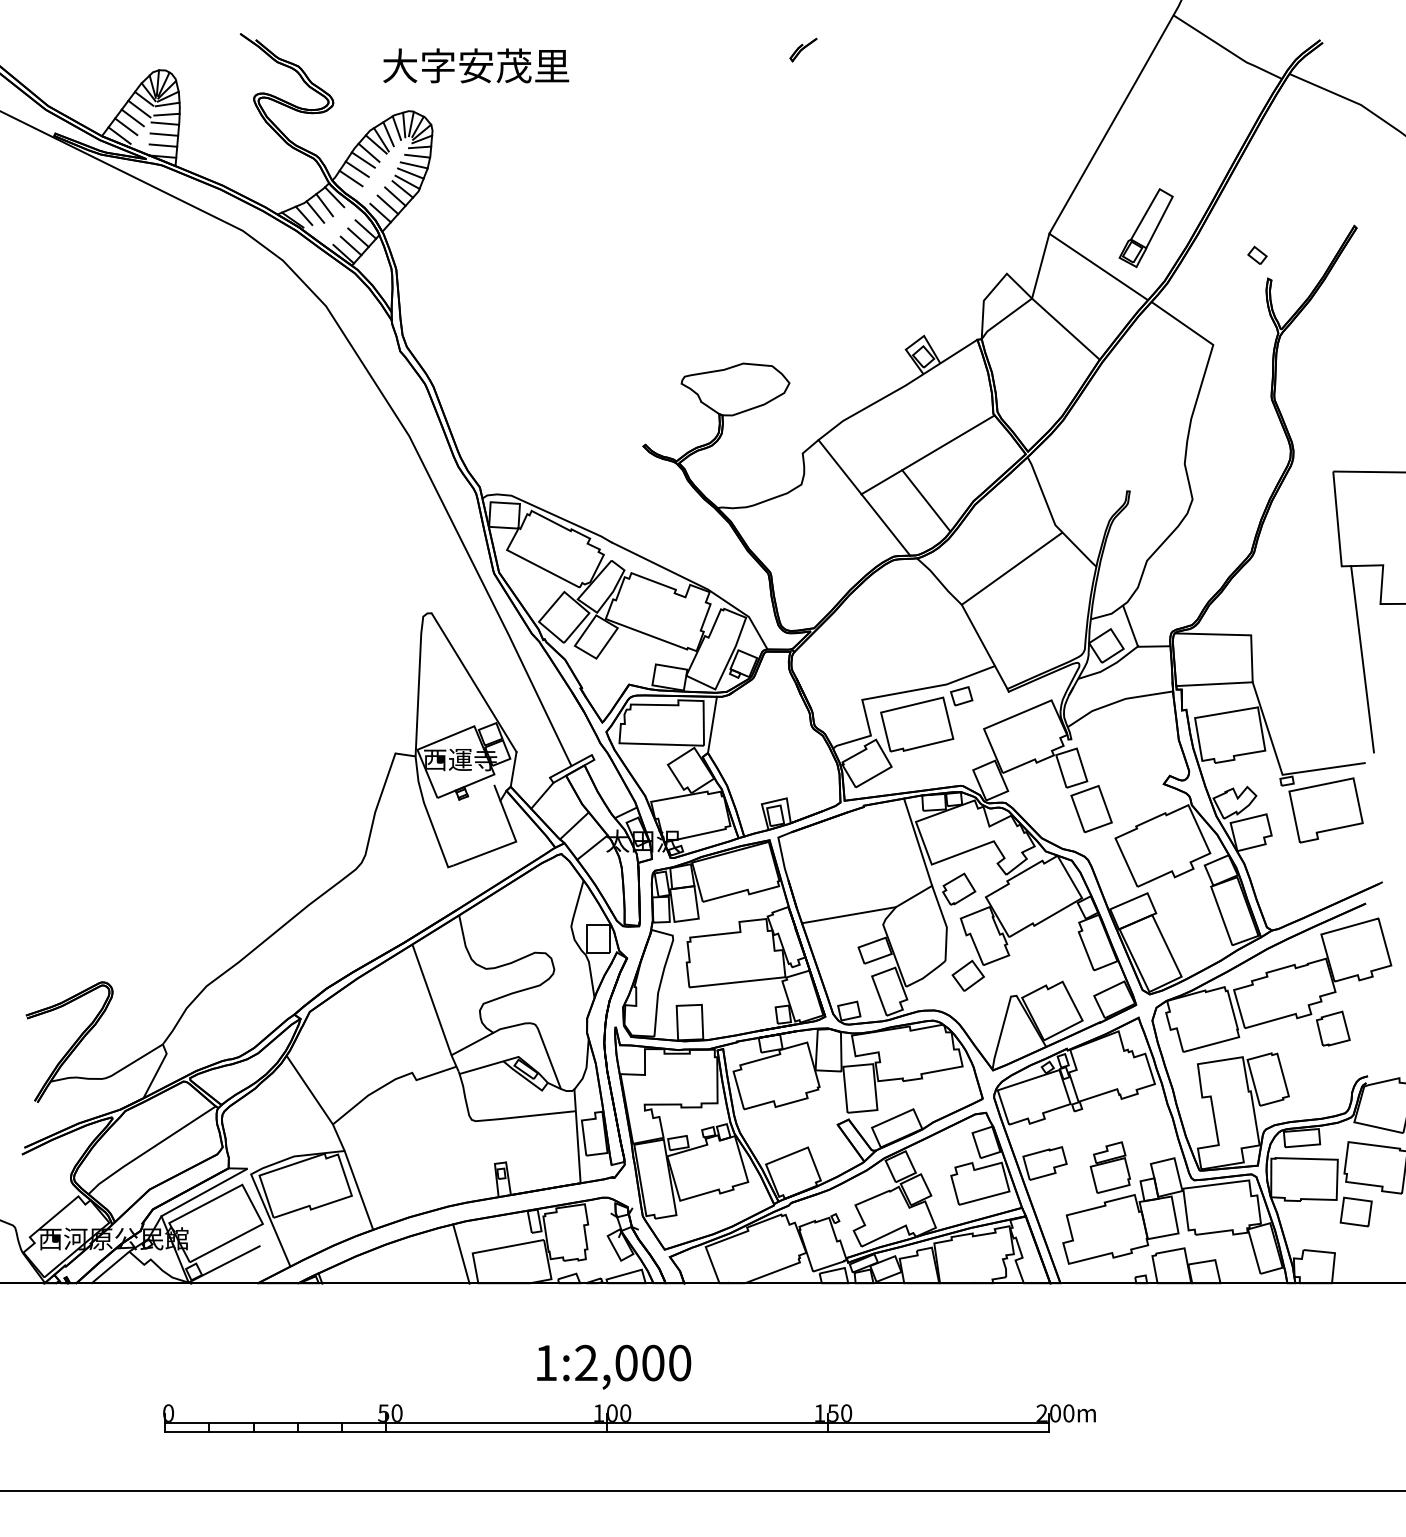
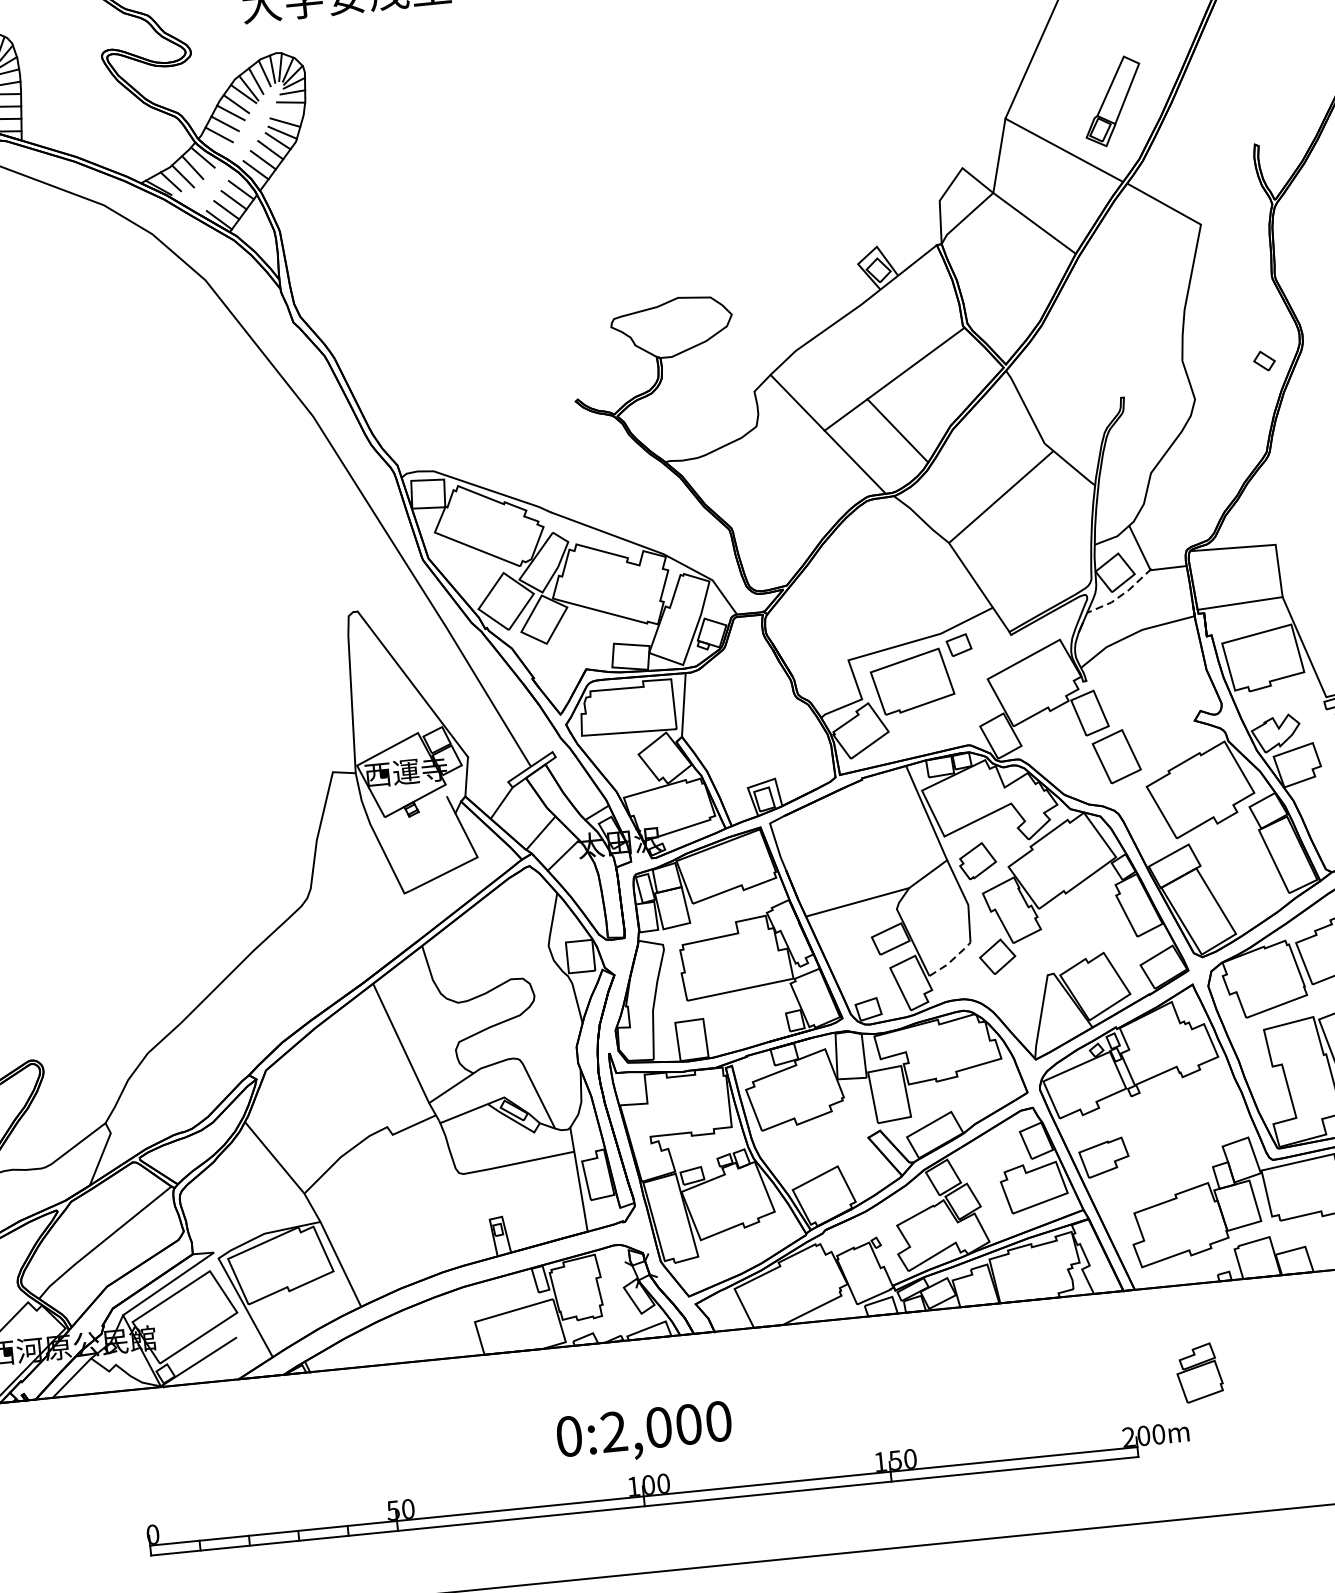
line: (413, 165) -> (287, 113), removed
part: (1257, 254) -> (1264, 359), moved
line: (1110, 666) -> (1122, 595), solid -> dashed
line: (927, 975) -> (952, 960), solid -> dashed
part: (1110, 1167) -> (1199, 1372), moved
line: (461, 1253) -> (462, 1323), removed
text: (546, 1362) -> (569, 1435), 1:2,000 -> 0:2,000

